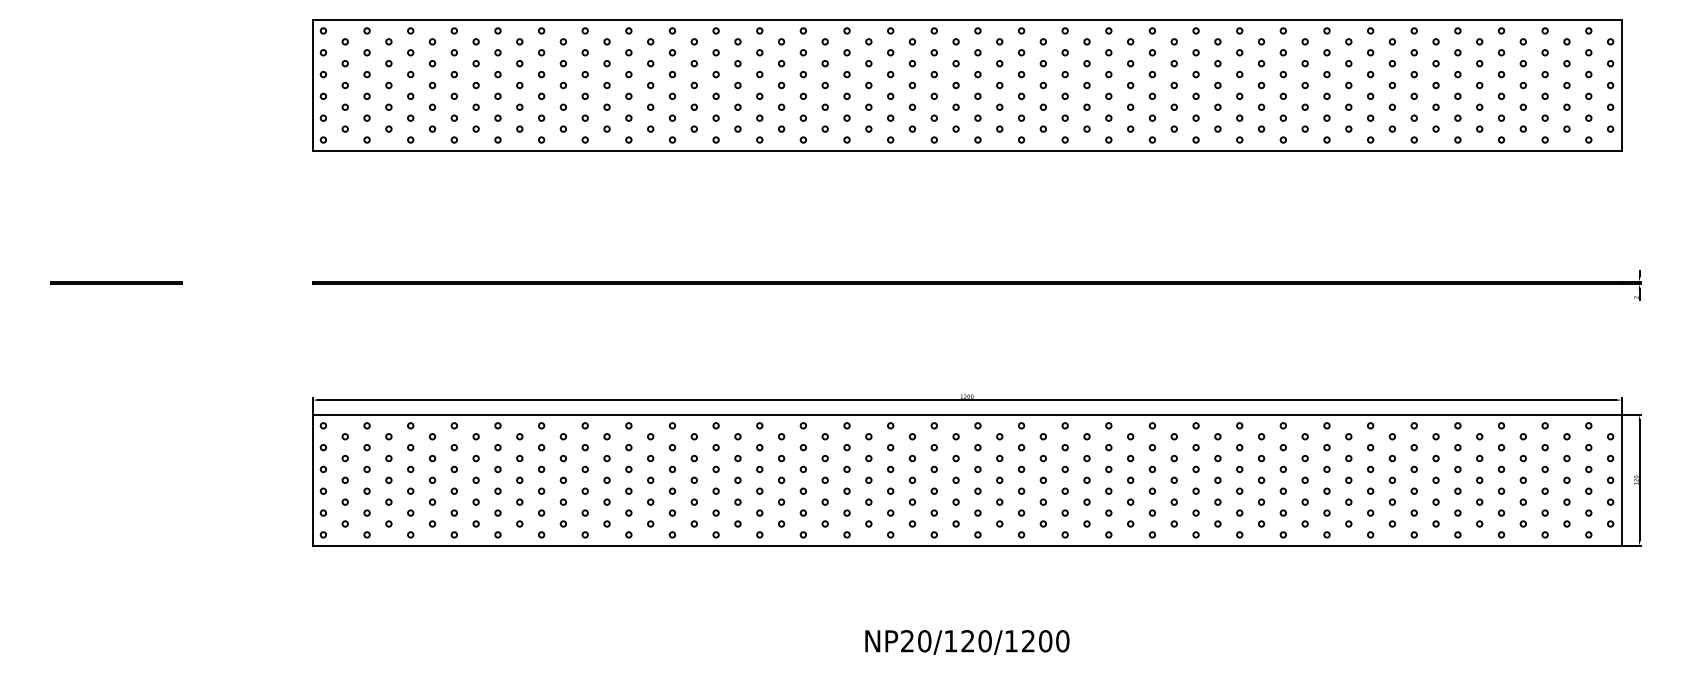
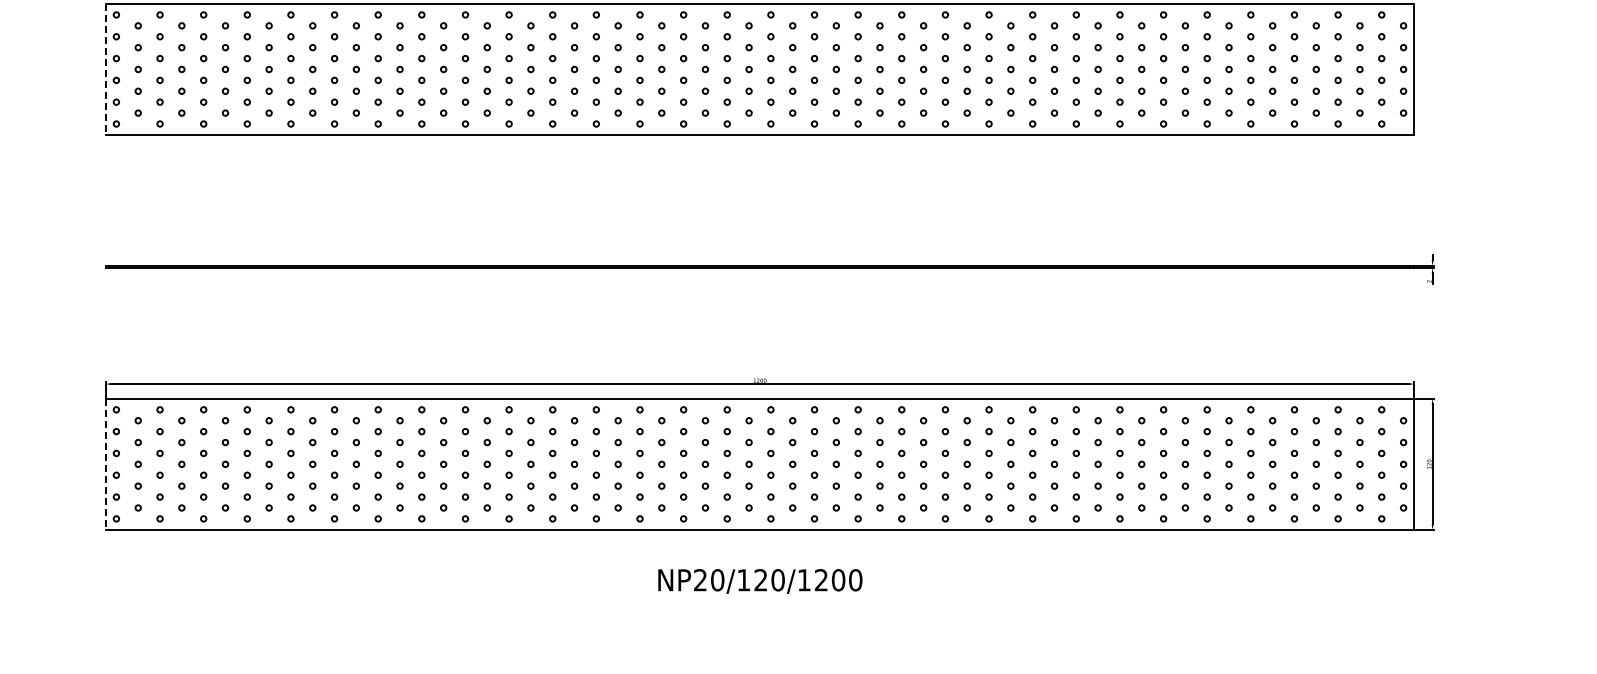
line: (312, 85) -> (105, 69), solid -> dashed
line: (312, 480) -> (105, 464), solid -> dashed
text: (967, 642) -> (760, 581), moved

